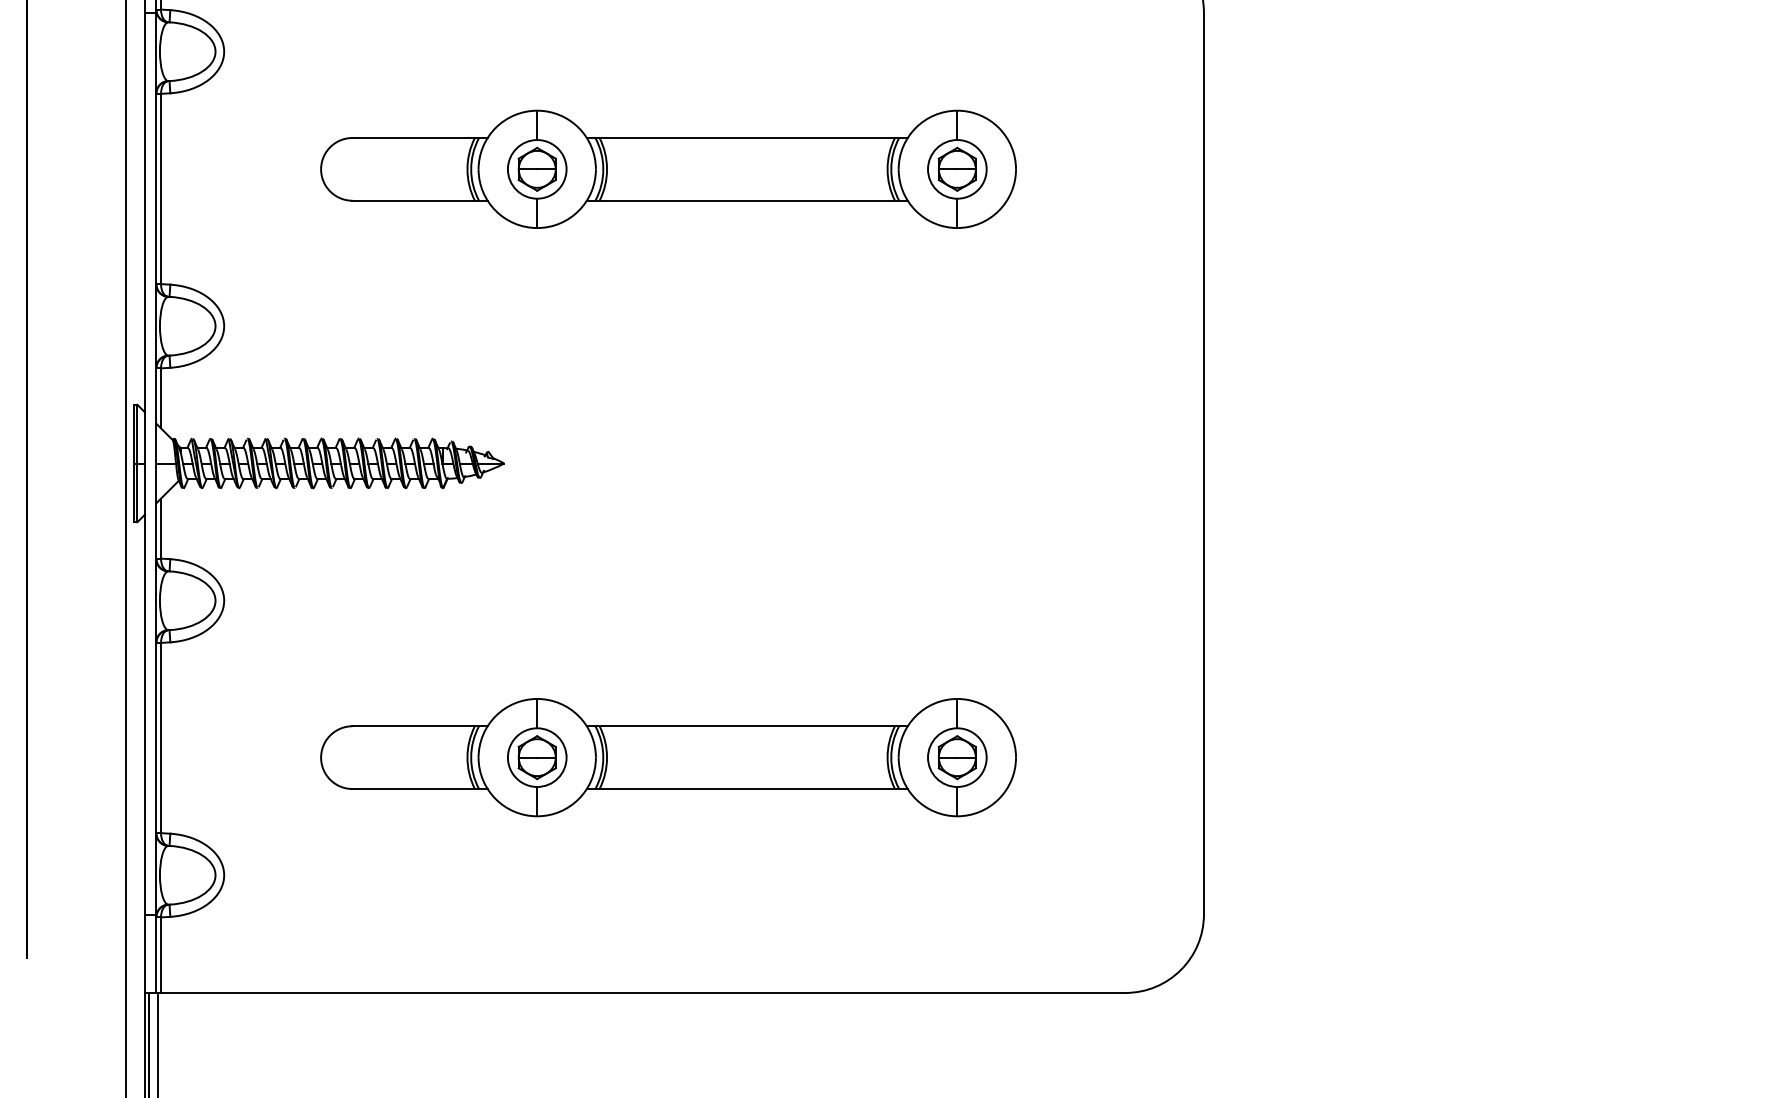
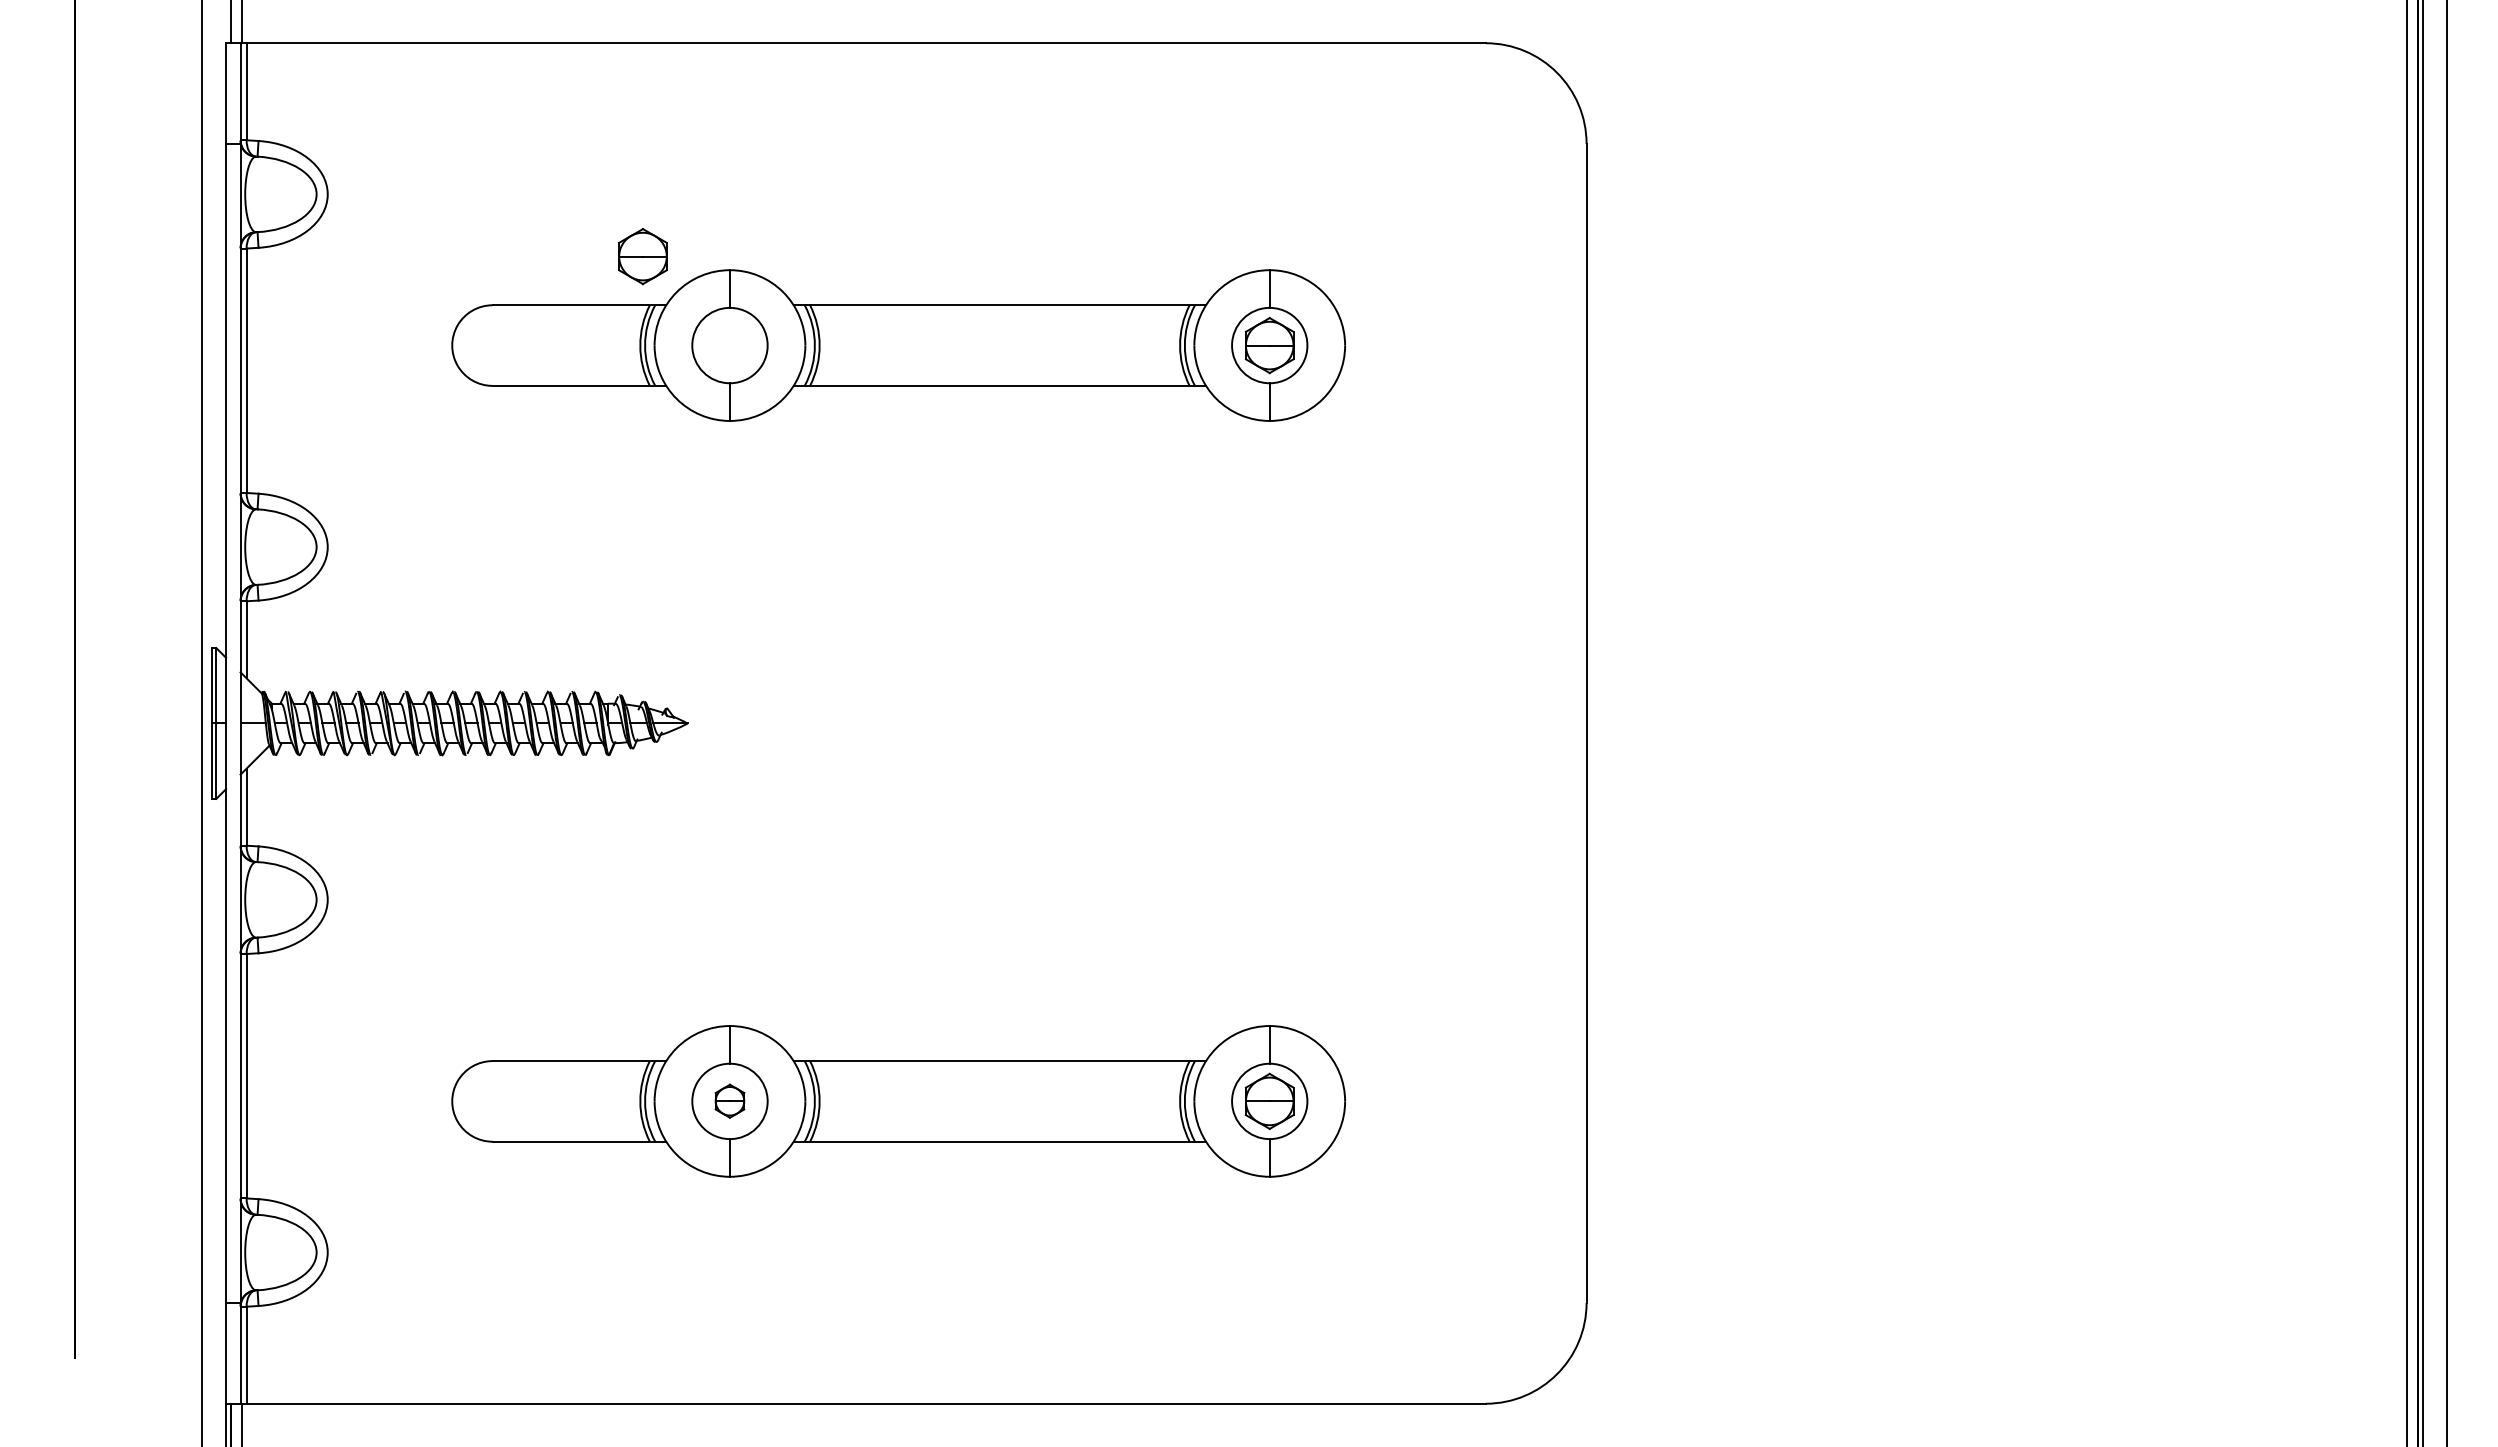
part: (536, 169) -> (642, 256), moved
part: (536, 756) -> (729, 1100), size x0.6

